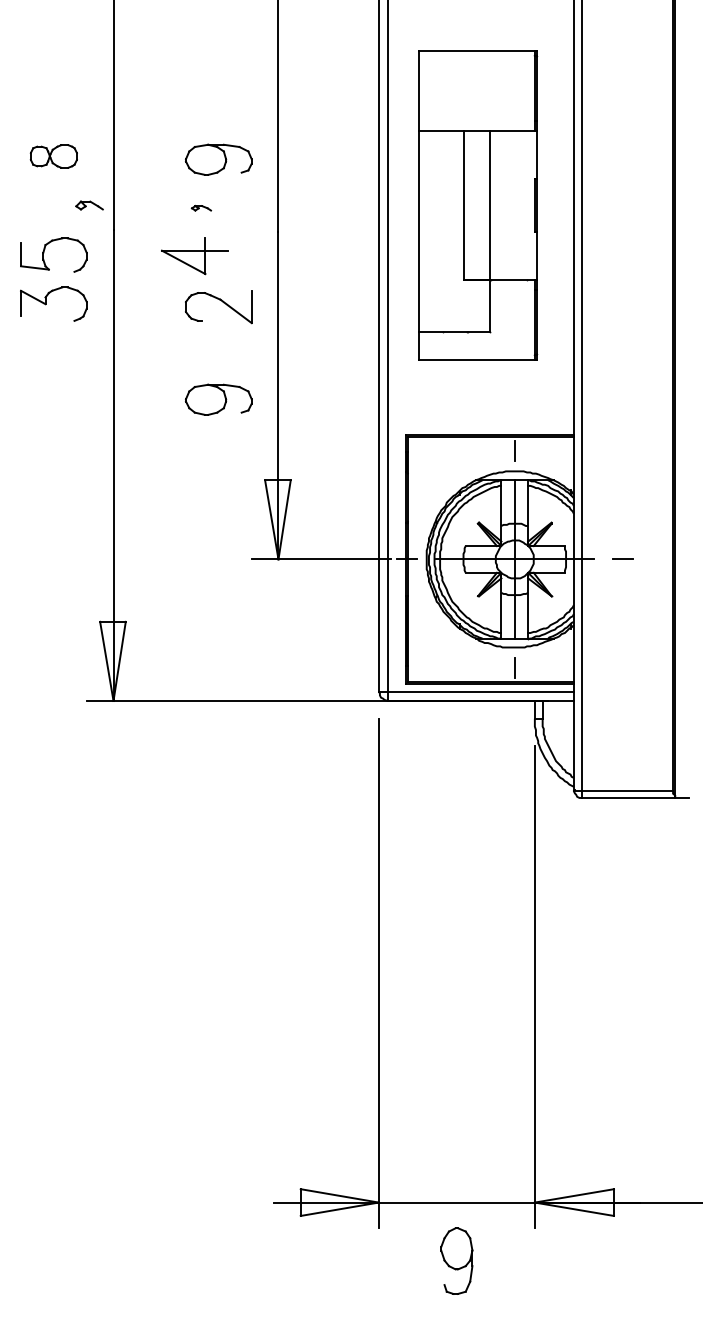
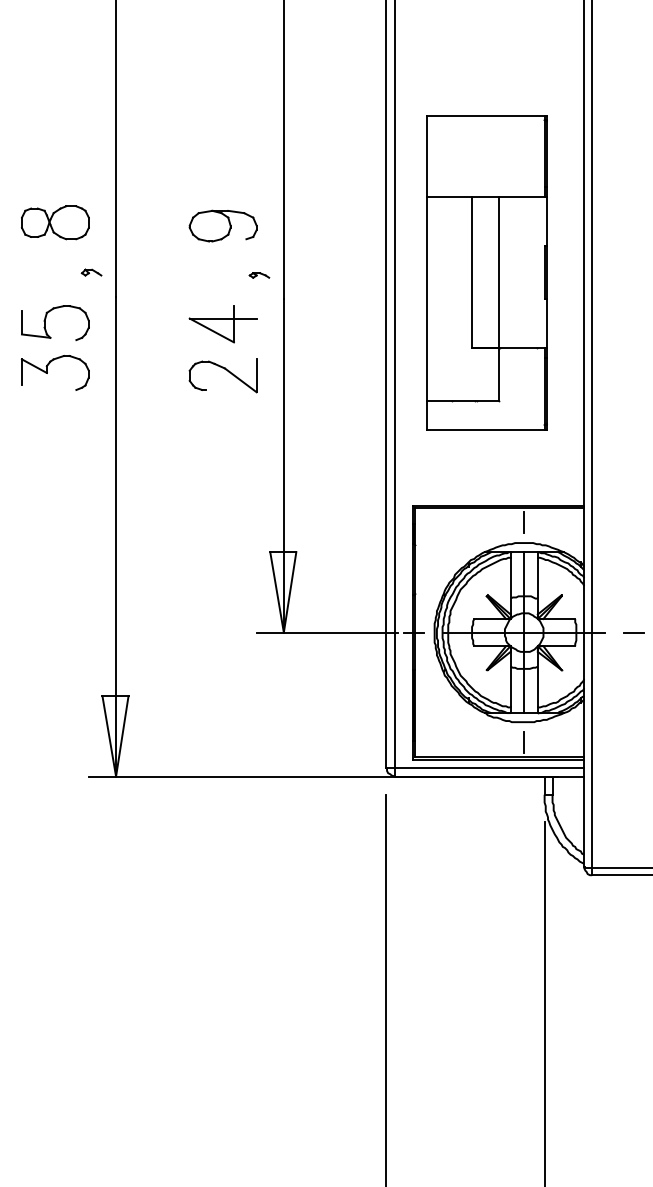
part: (53, 156) -> (55, 222), size x1.43
part: (89, 205) -> (91, 272), size x0.71
part: (201, 208) -> (259, 275), moved
part: (194, 256) -> (222, 324), moved
part: (218, 399) -> (222, 469), removed

